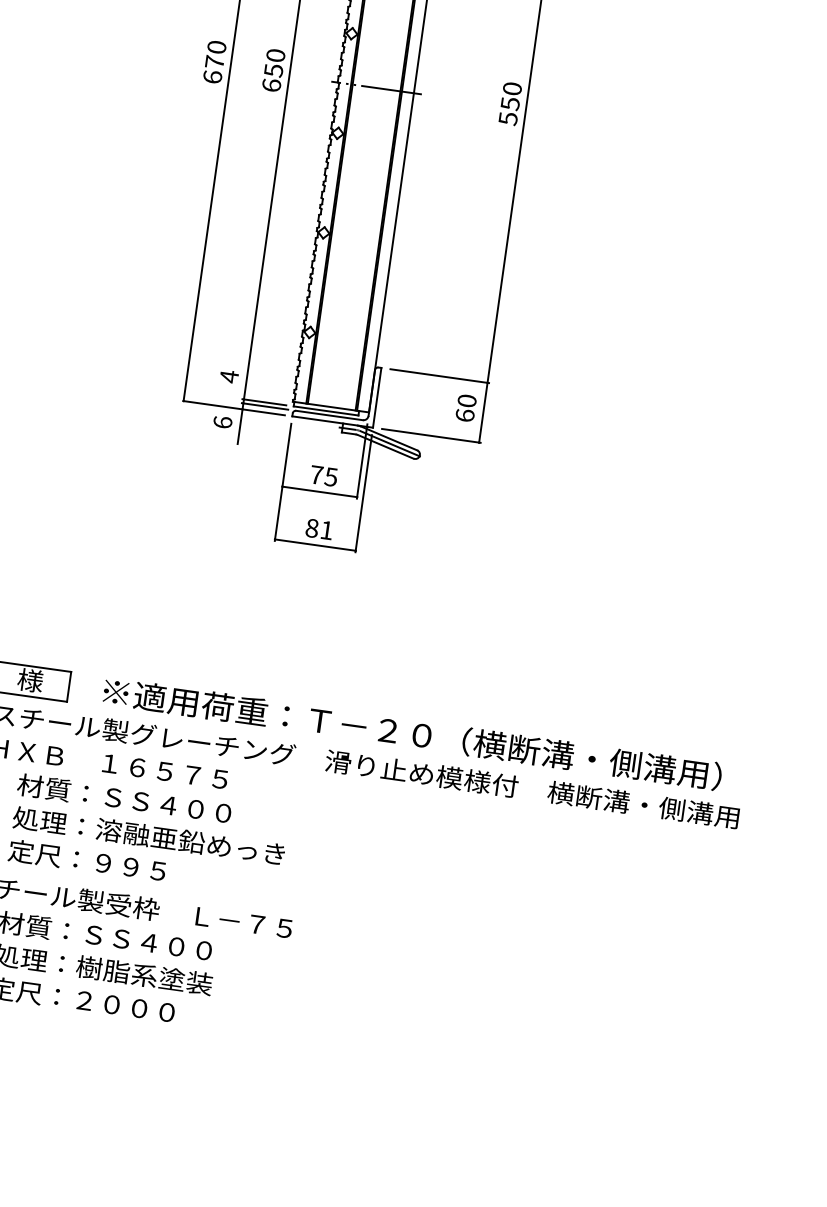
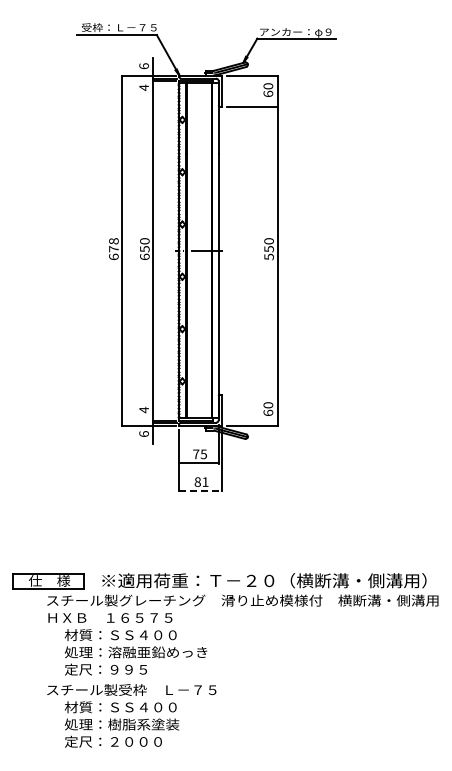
text: (216, 47) -> (113, 241), 670 -> 678
line: (439, 376) -> (252, 394), removed
line: (317, 545) -> (201, 490), solid -> dashed

